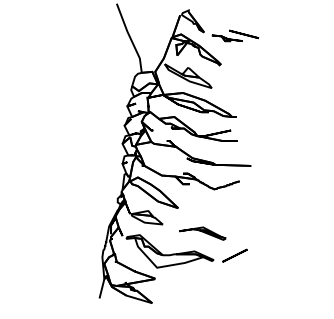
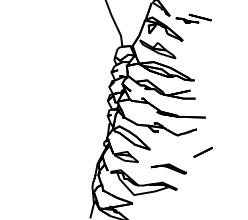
line: (234, 255) -> (202, 152), moved

